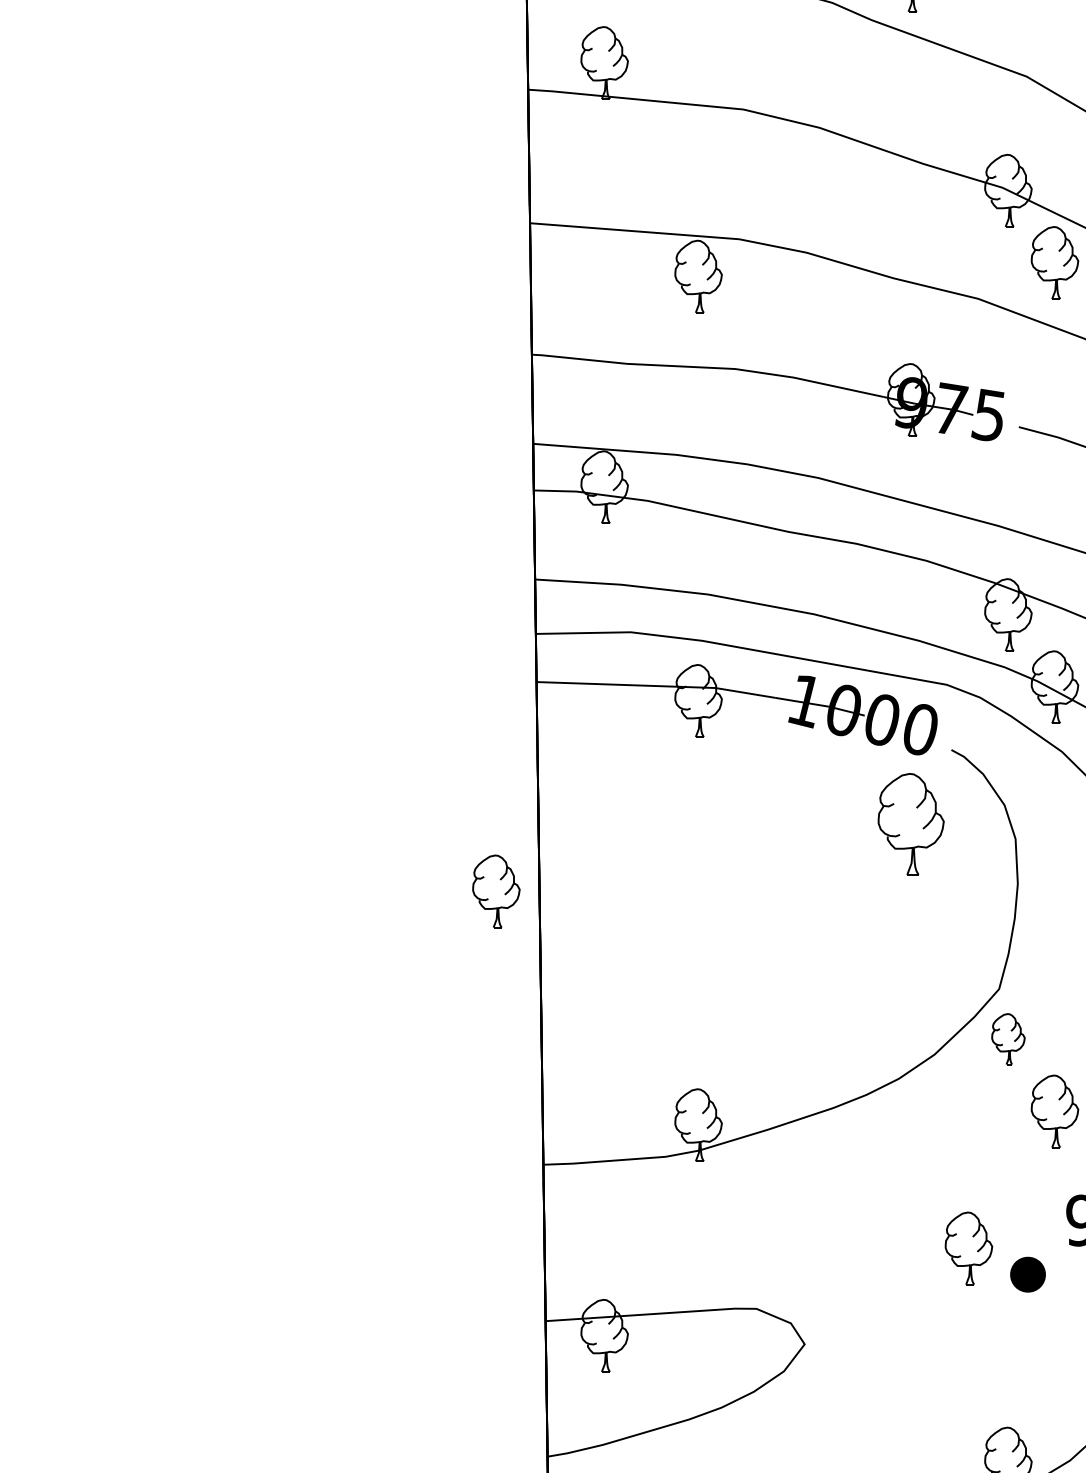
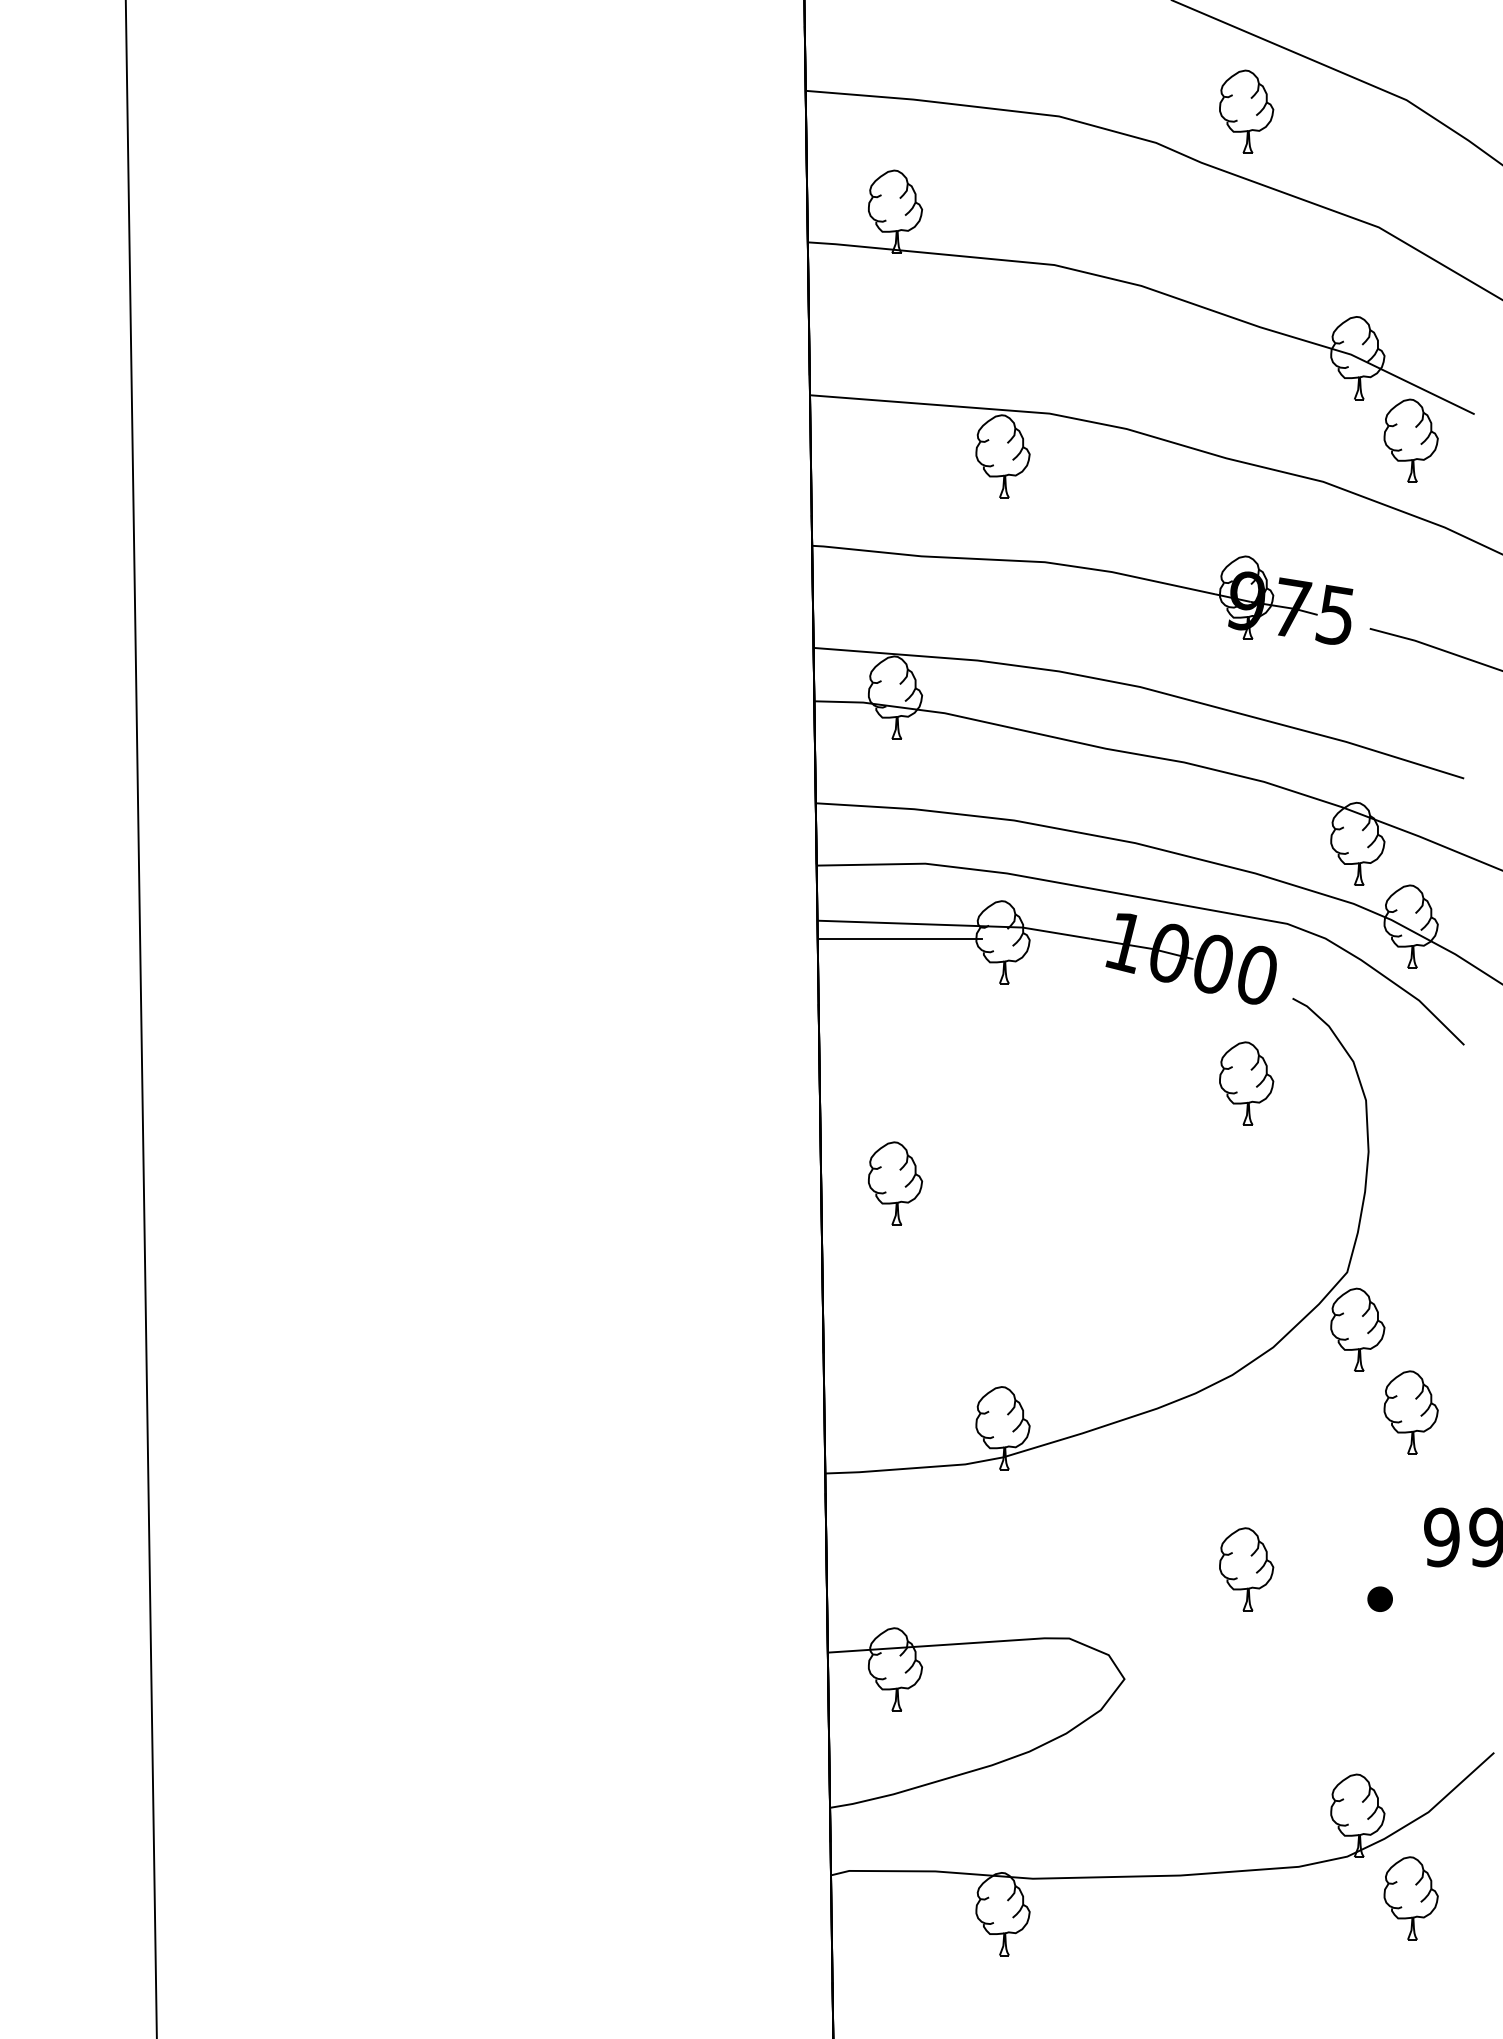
line: (608, 697) -> (899, 938), added
part: (911, 824) -> (1246, 1083), size x0.71
part: (496, 891) -> (895, 1183), moved
part: (1008, 1039) -> (1357, 1329), size x1.43
part: (968, 1248) -> (1246, 1569), moved
part: (1027, 1273) -> (1379, 1598), size x0.62

